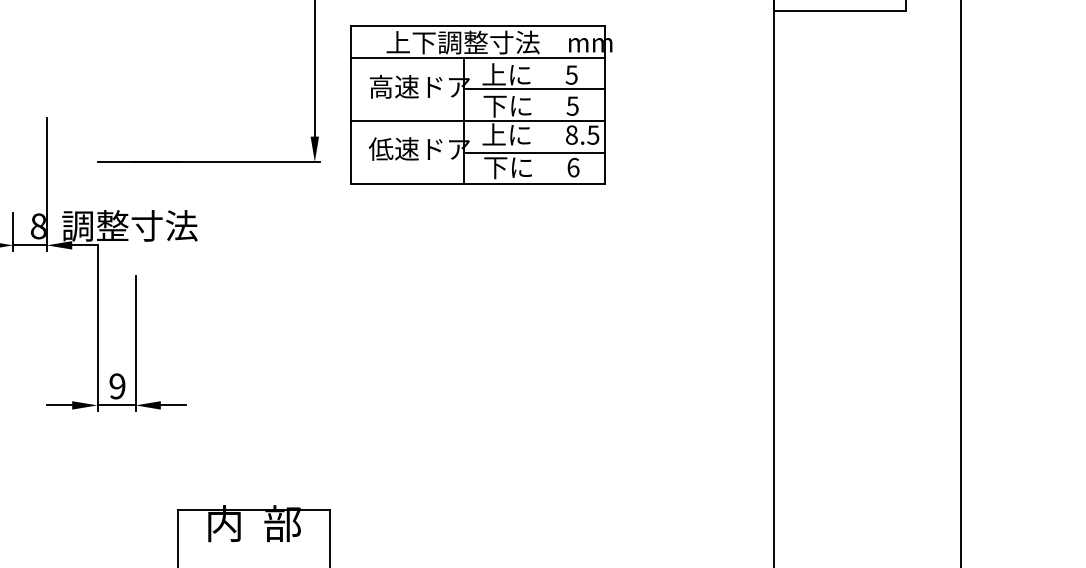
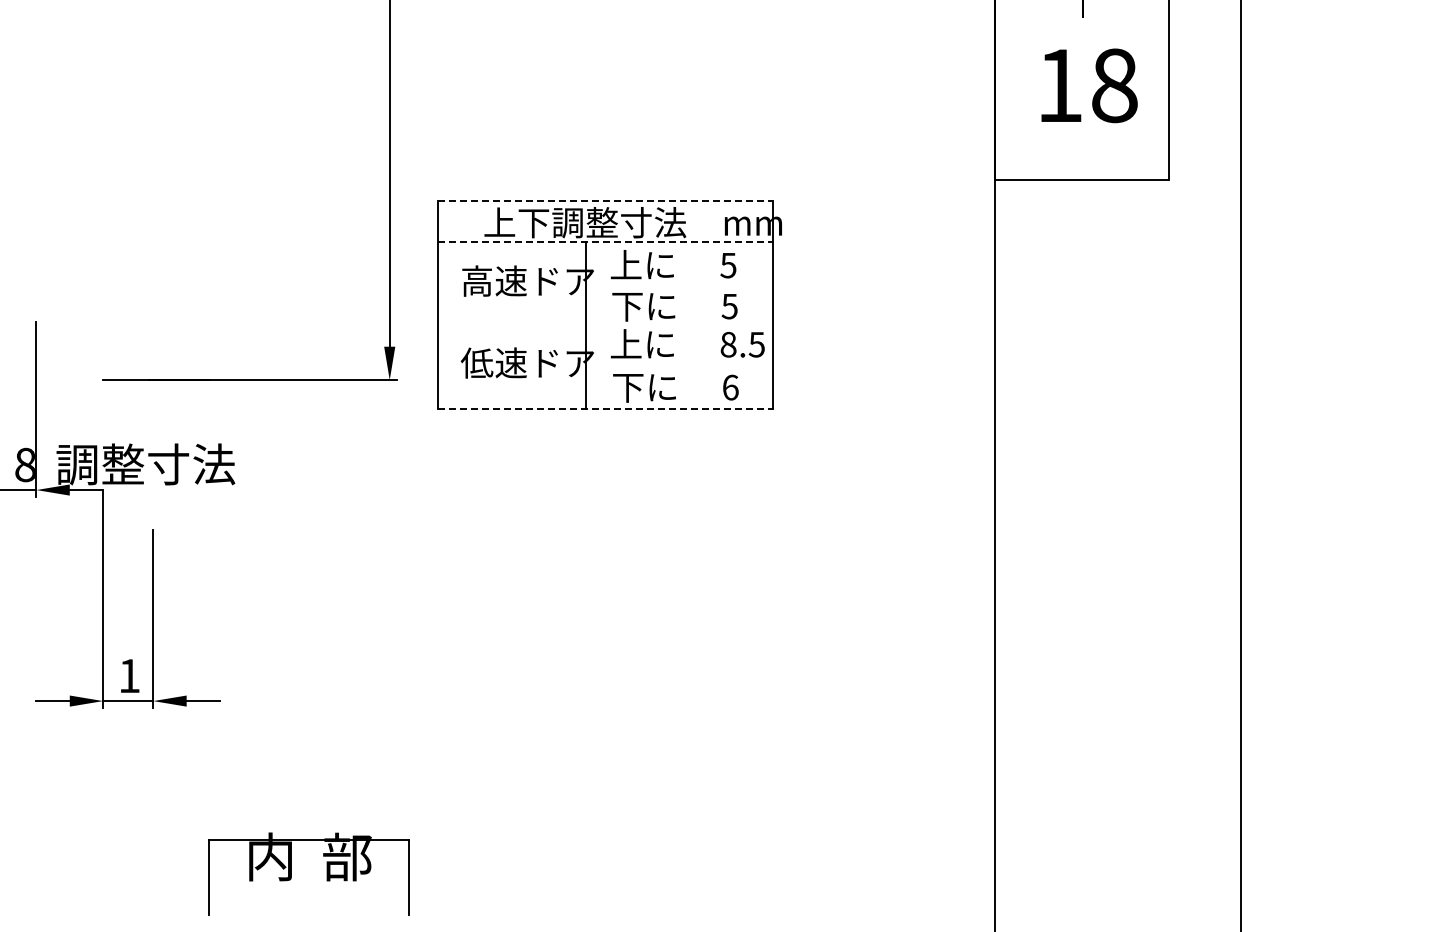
line: (478, 25) -> (605, 200), solid -> dashed
line: (478, 57) -> (605, 242), solid -> dashed
line: (533, 89) -> (678, 284), removed
line: (477, 121) -> (604, 326), removed
line: (533, 152) -> (678, 367), removed
line: (478, 184) -> (605, 409), solid -> dashed
text: (117, 385) -> (129, 675), 9 -> 1

